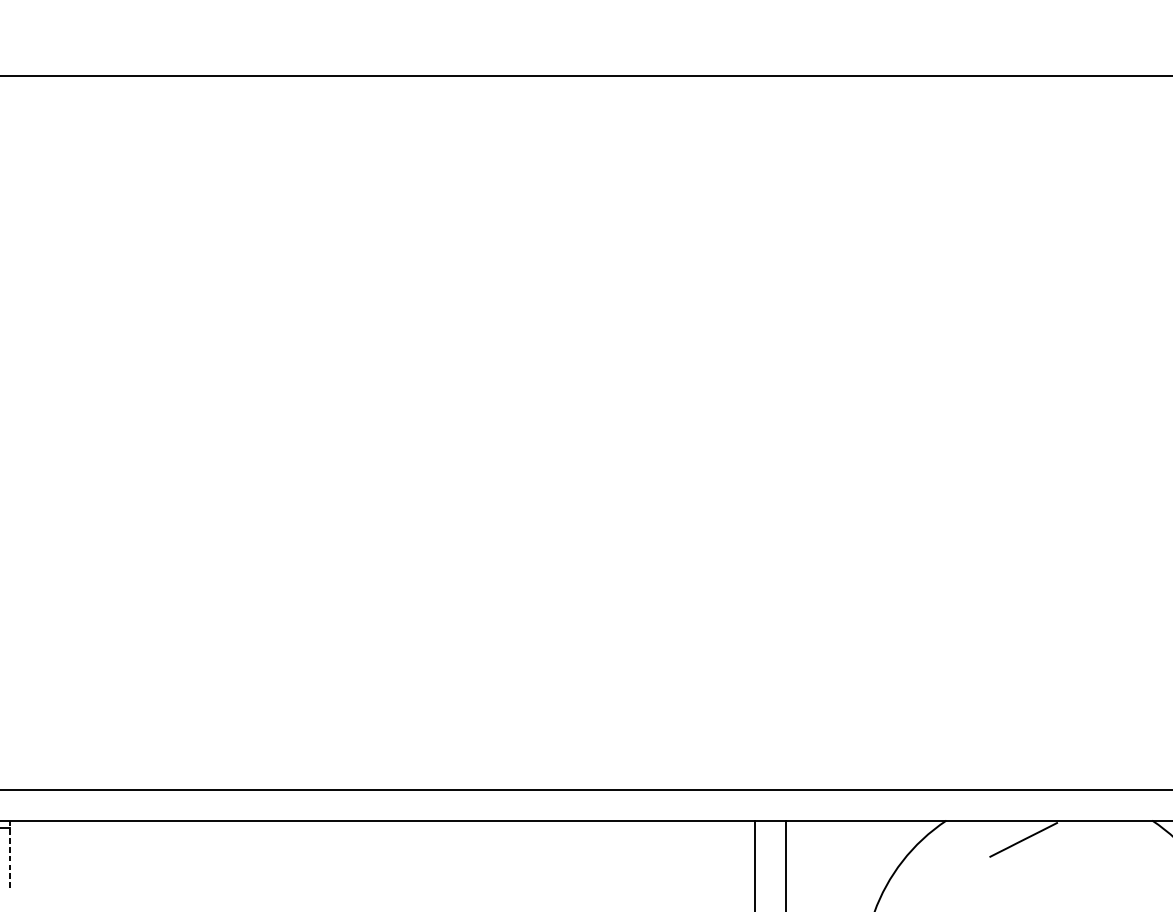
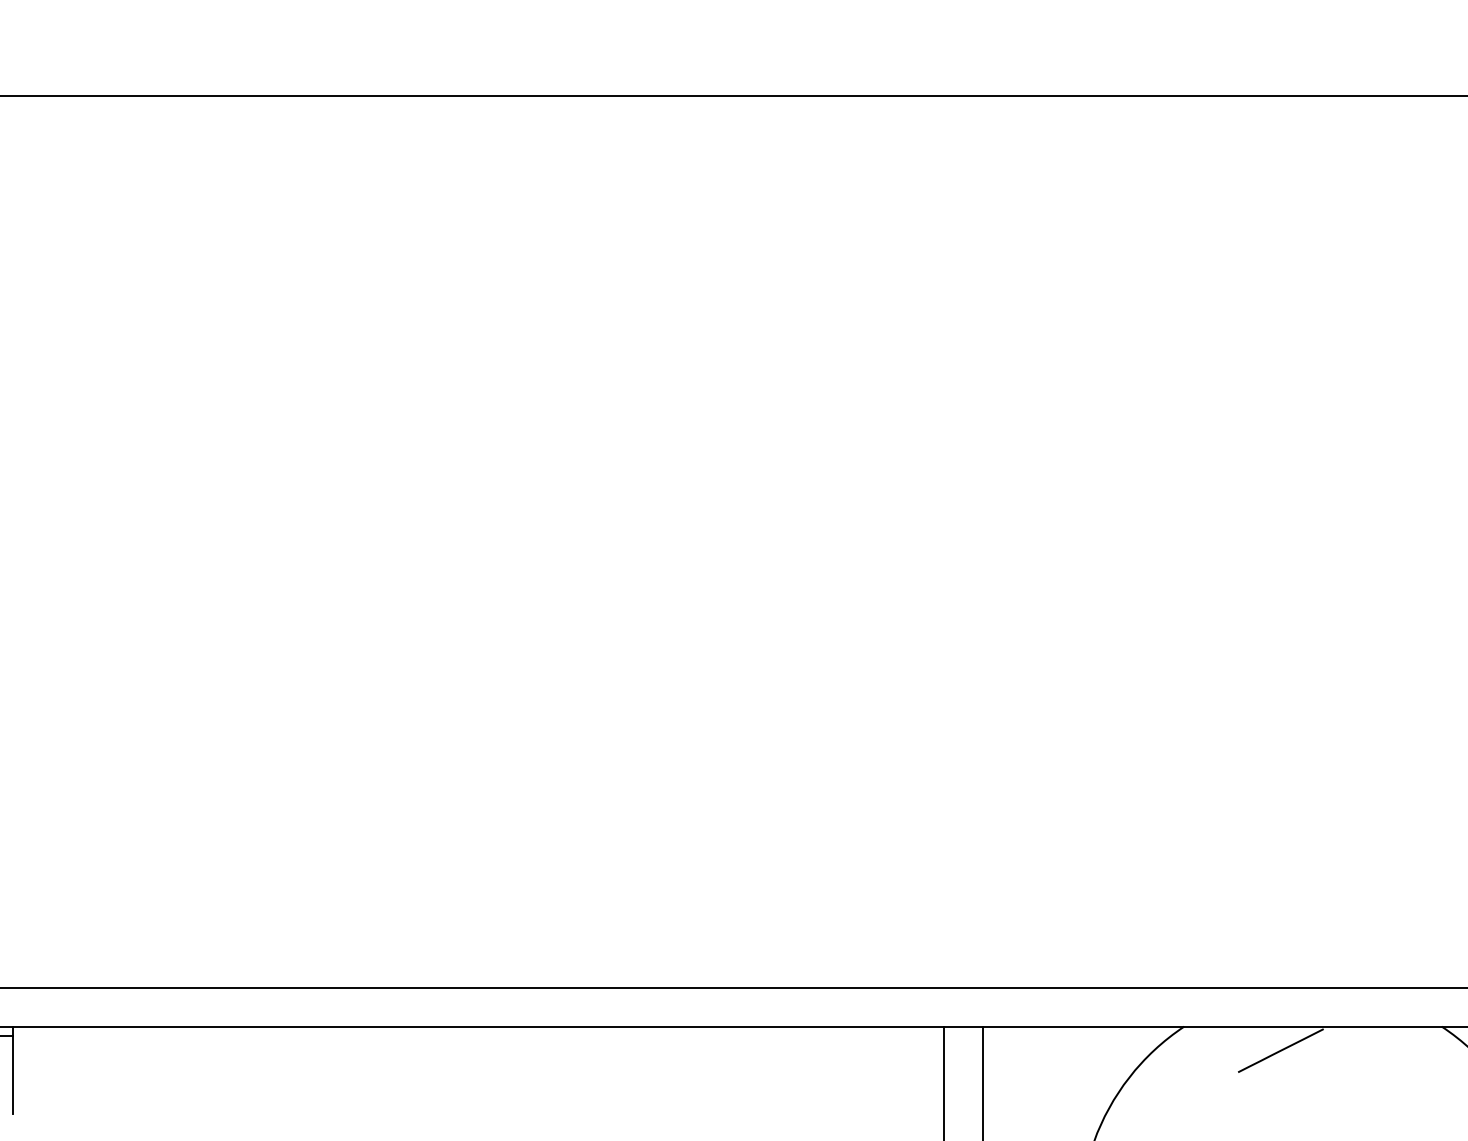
line: (10, 855) -> (13, 1070), dashed -> solid

